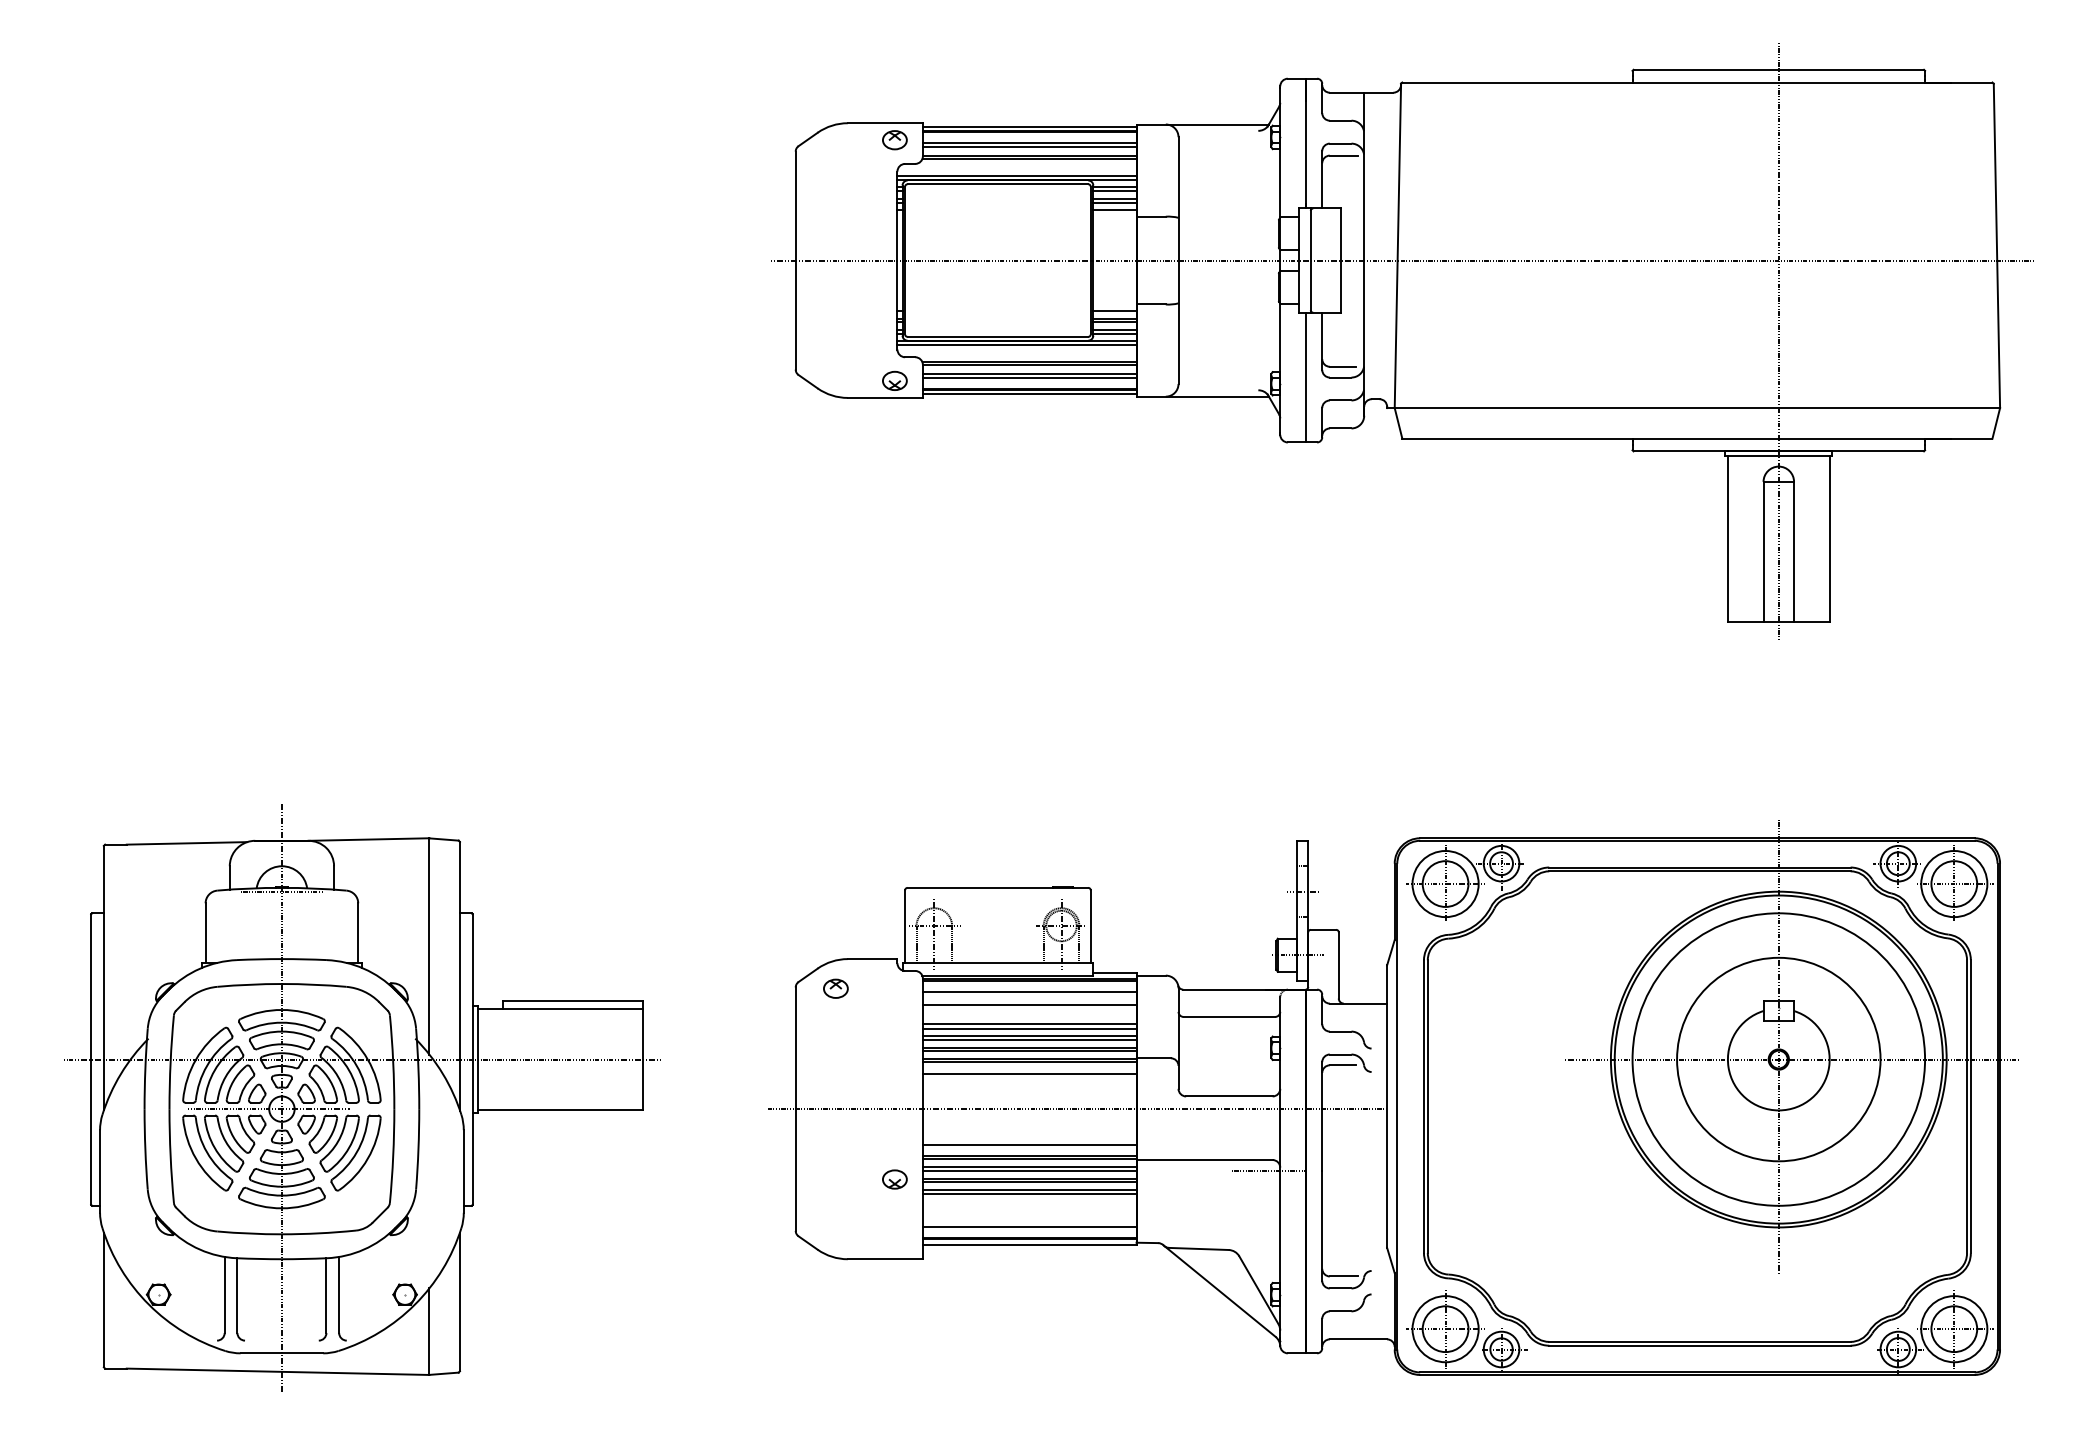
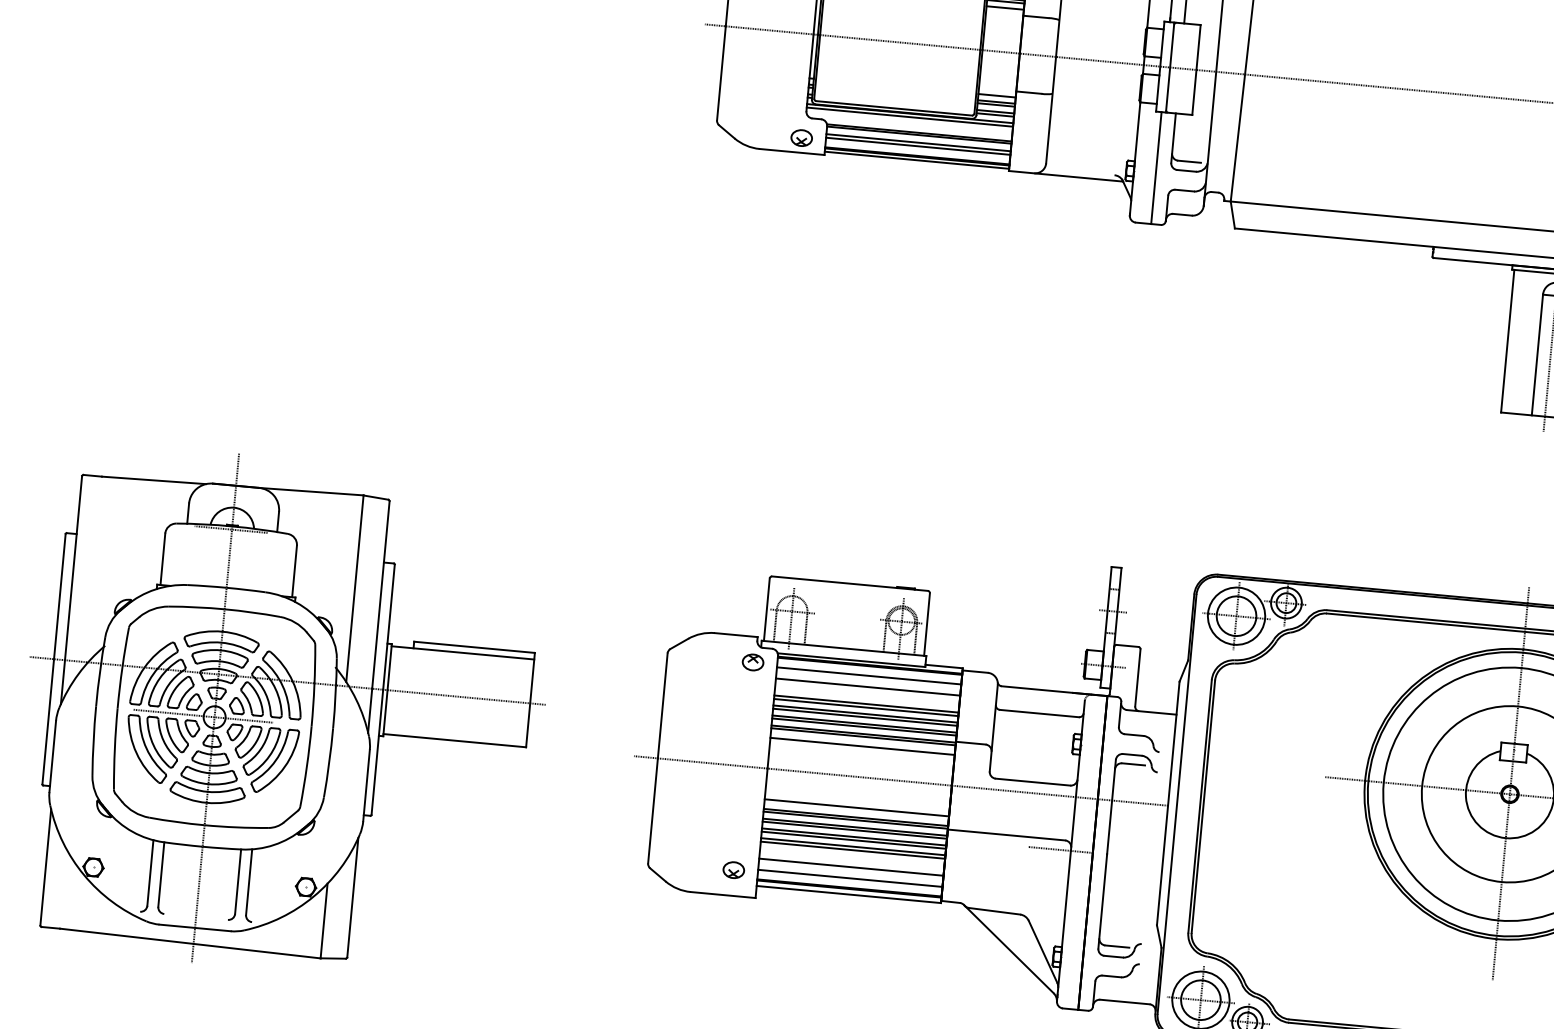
part: (835, 988) -> (752, 662), moved
part: (894, 1179) -> (733, 870), moved
line: (1029, 1213) -> (851, 867), added

